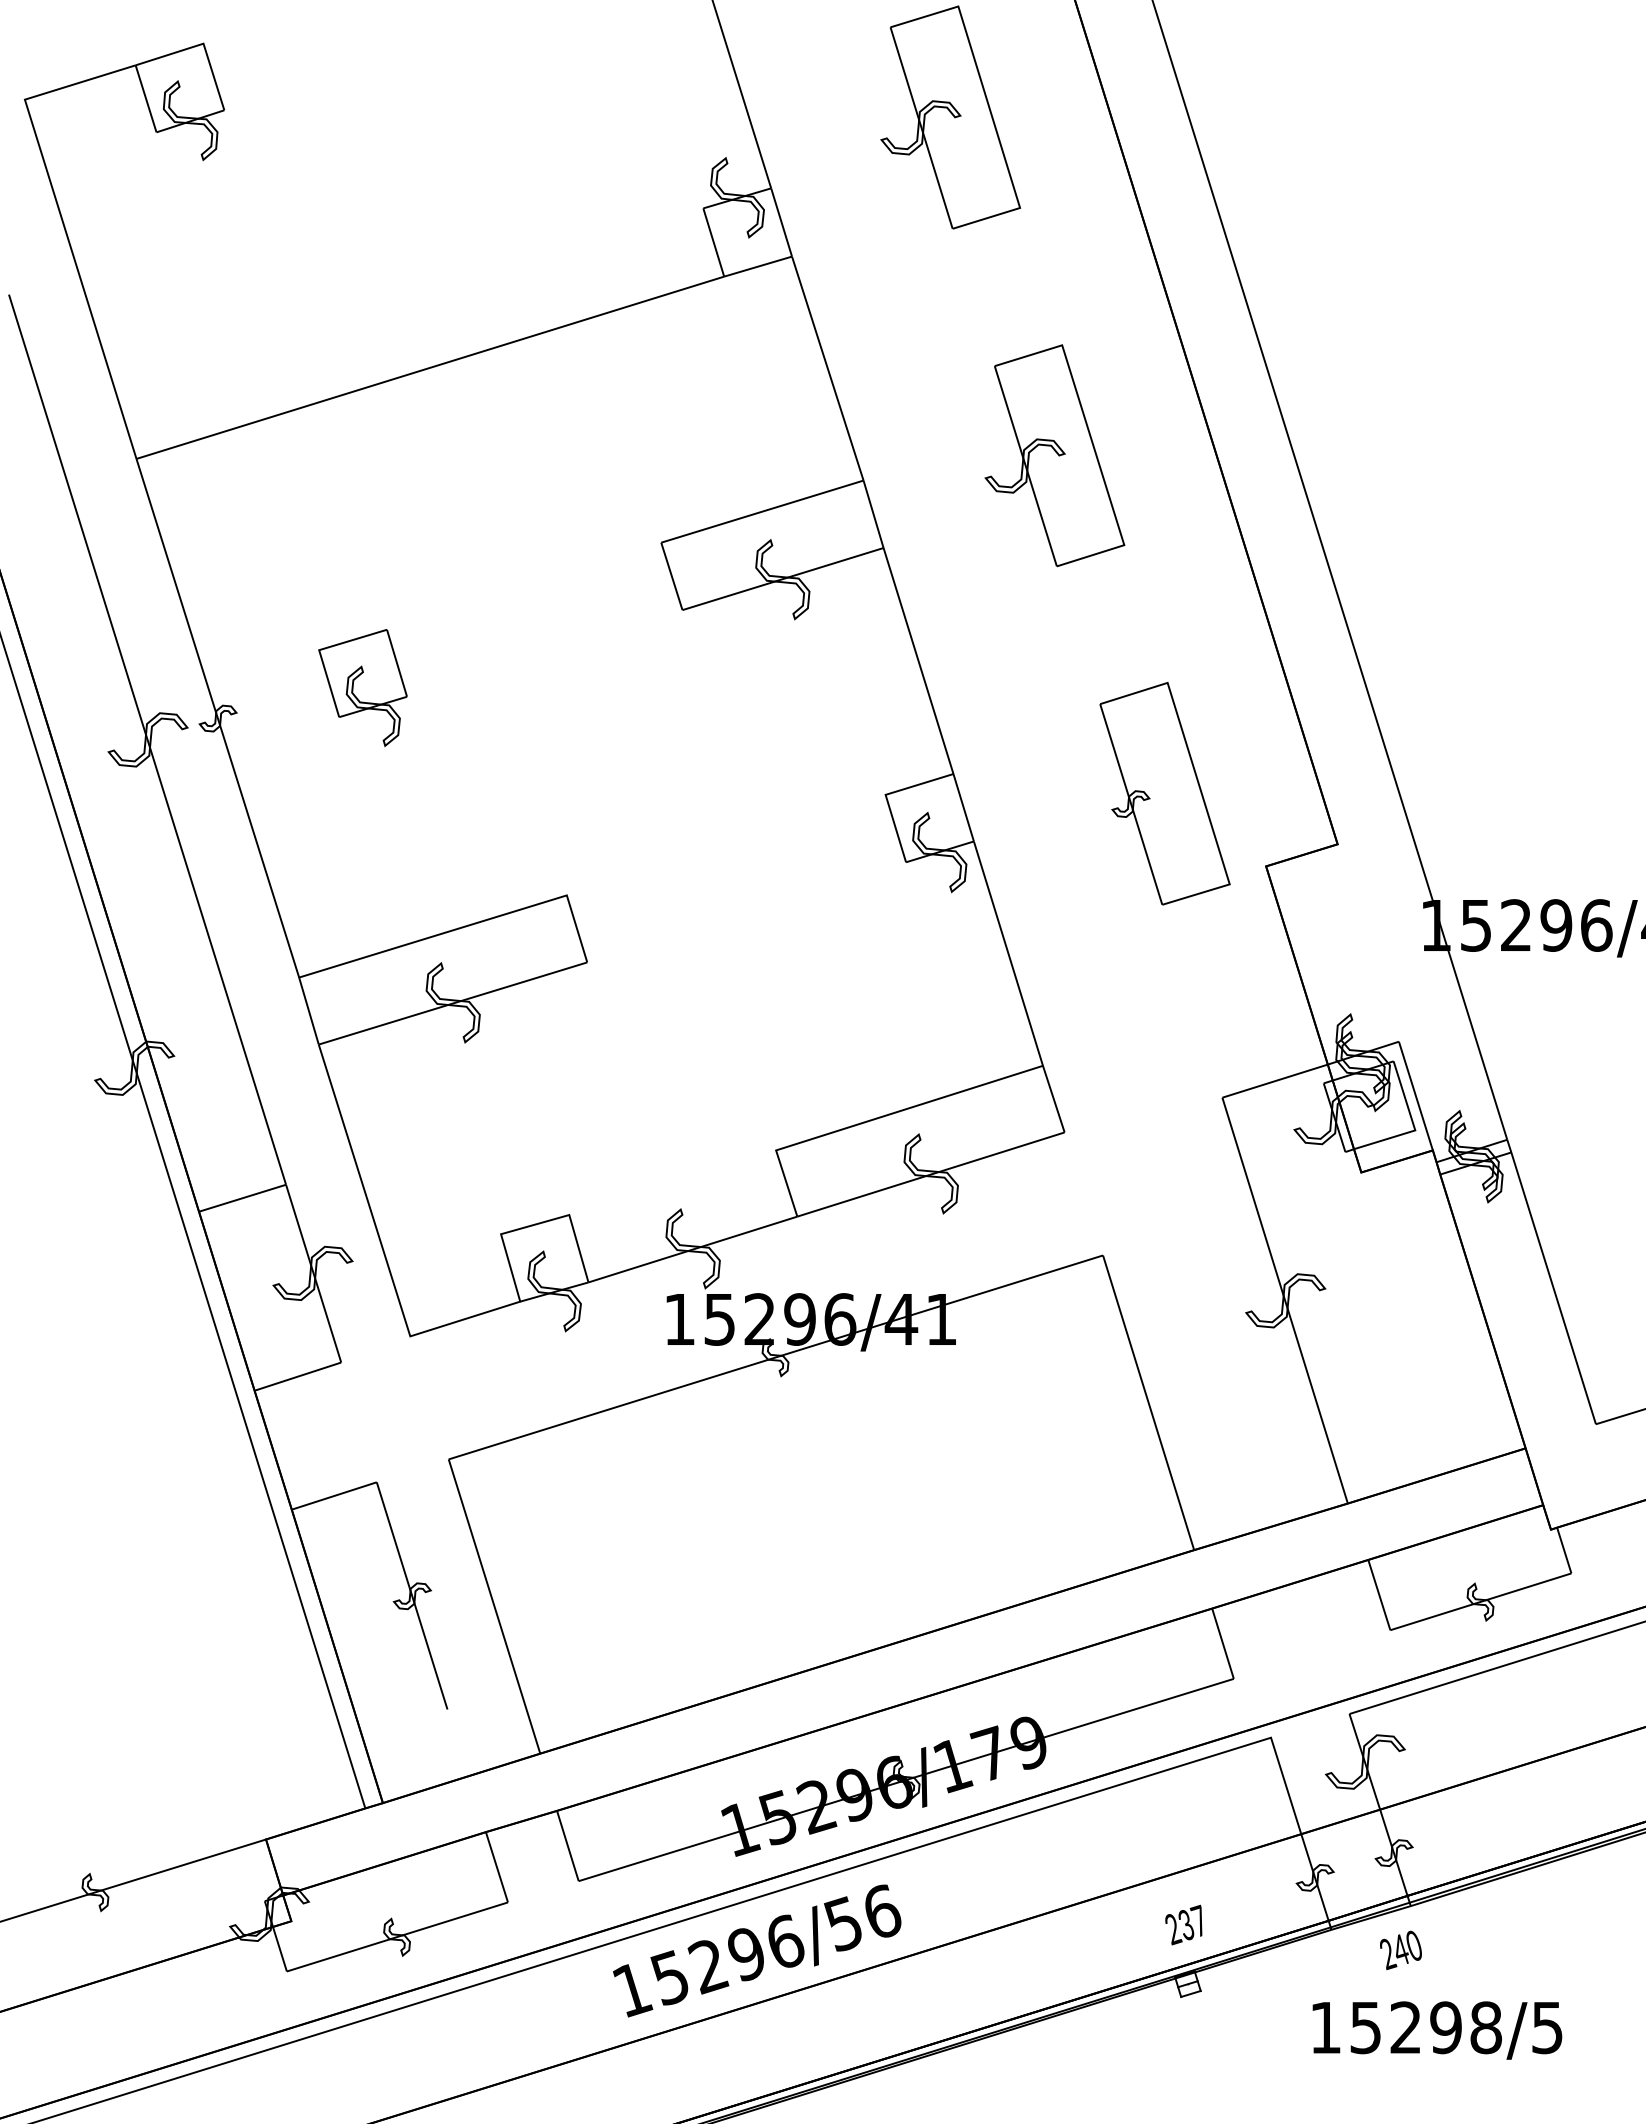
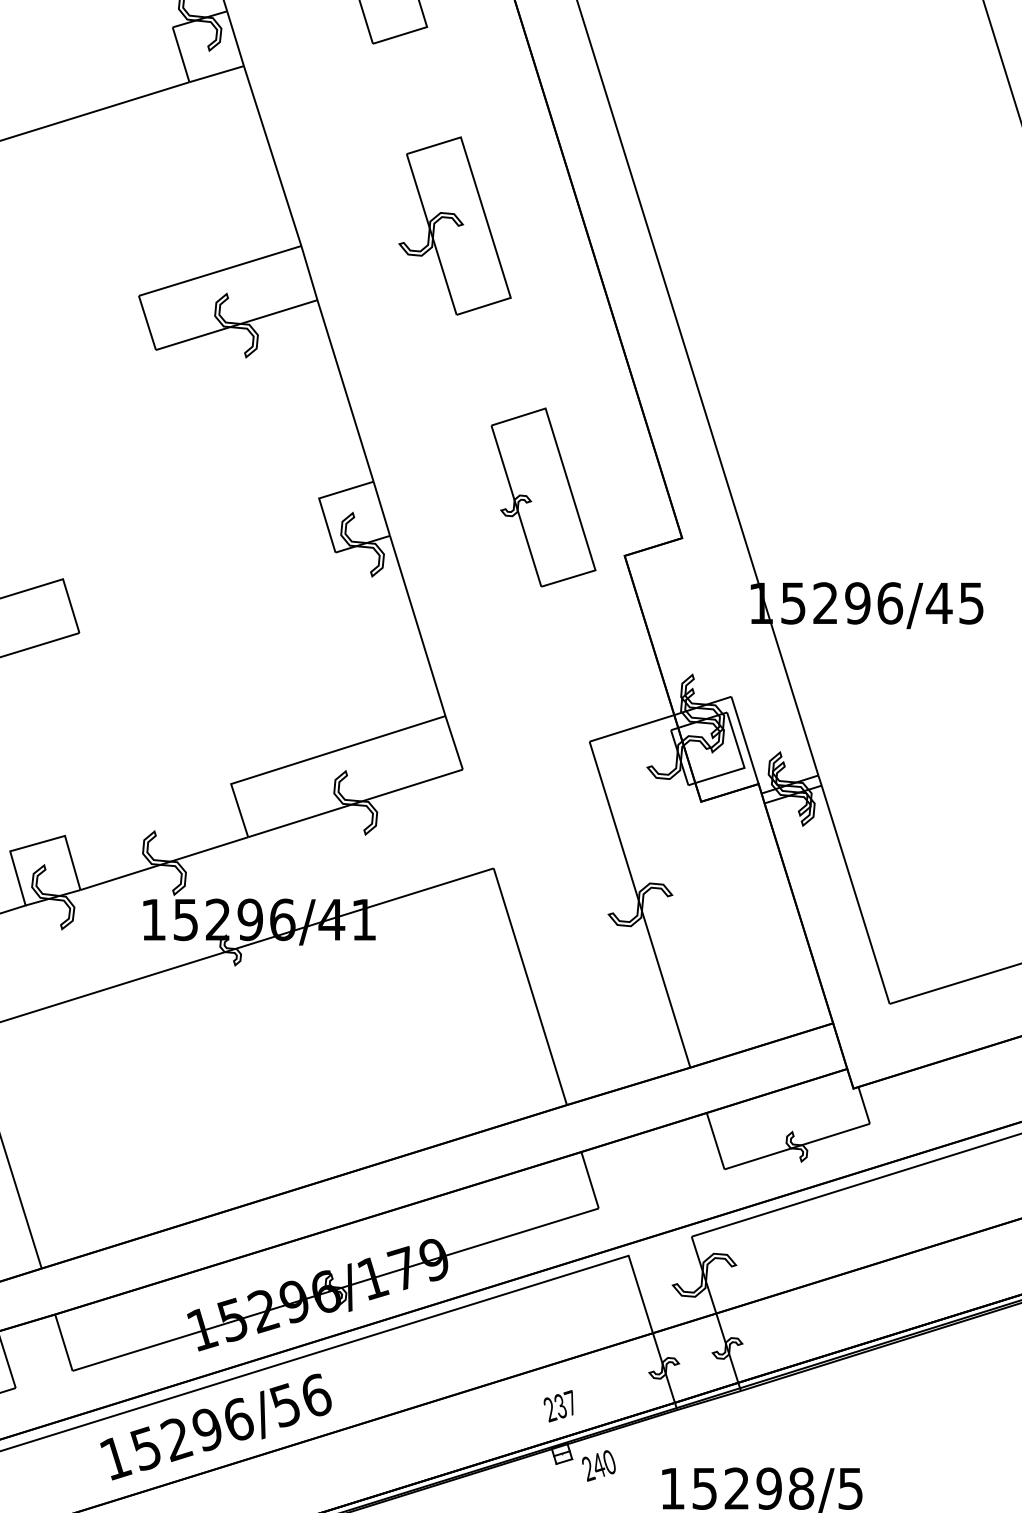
text: (1400, 1950) -> (598, 1466), moved

